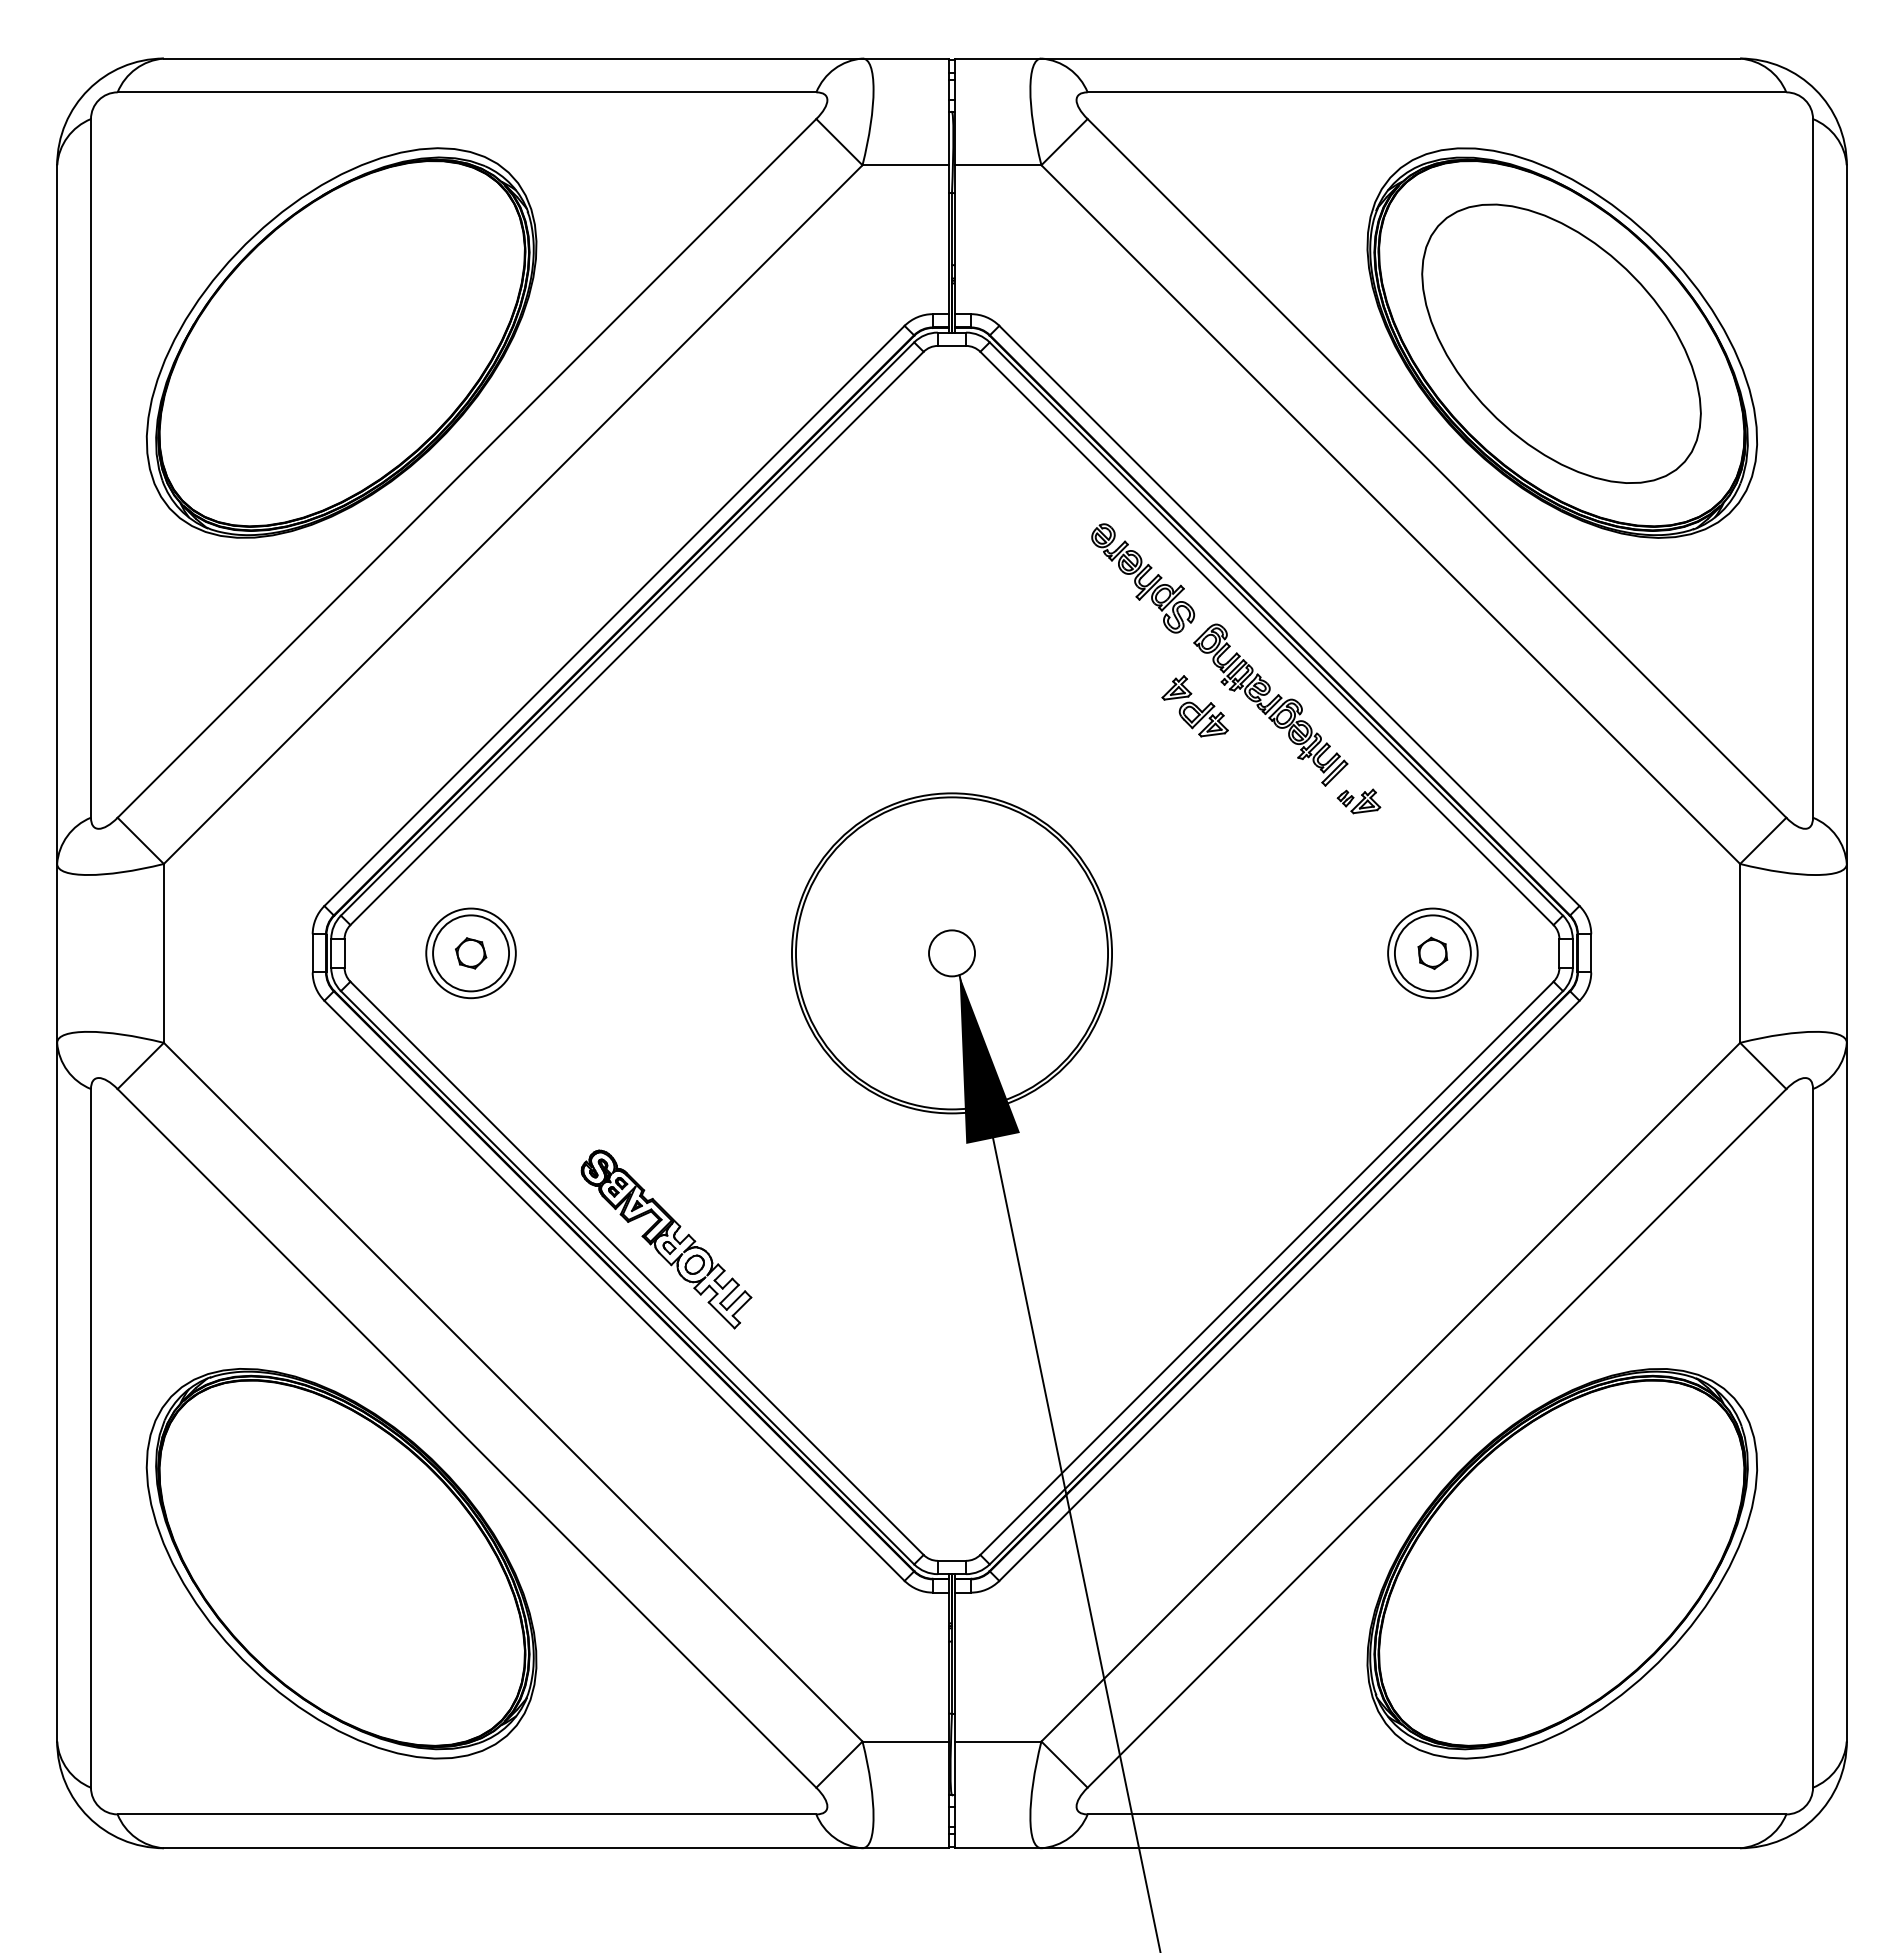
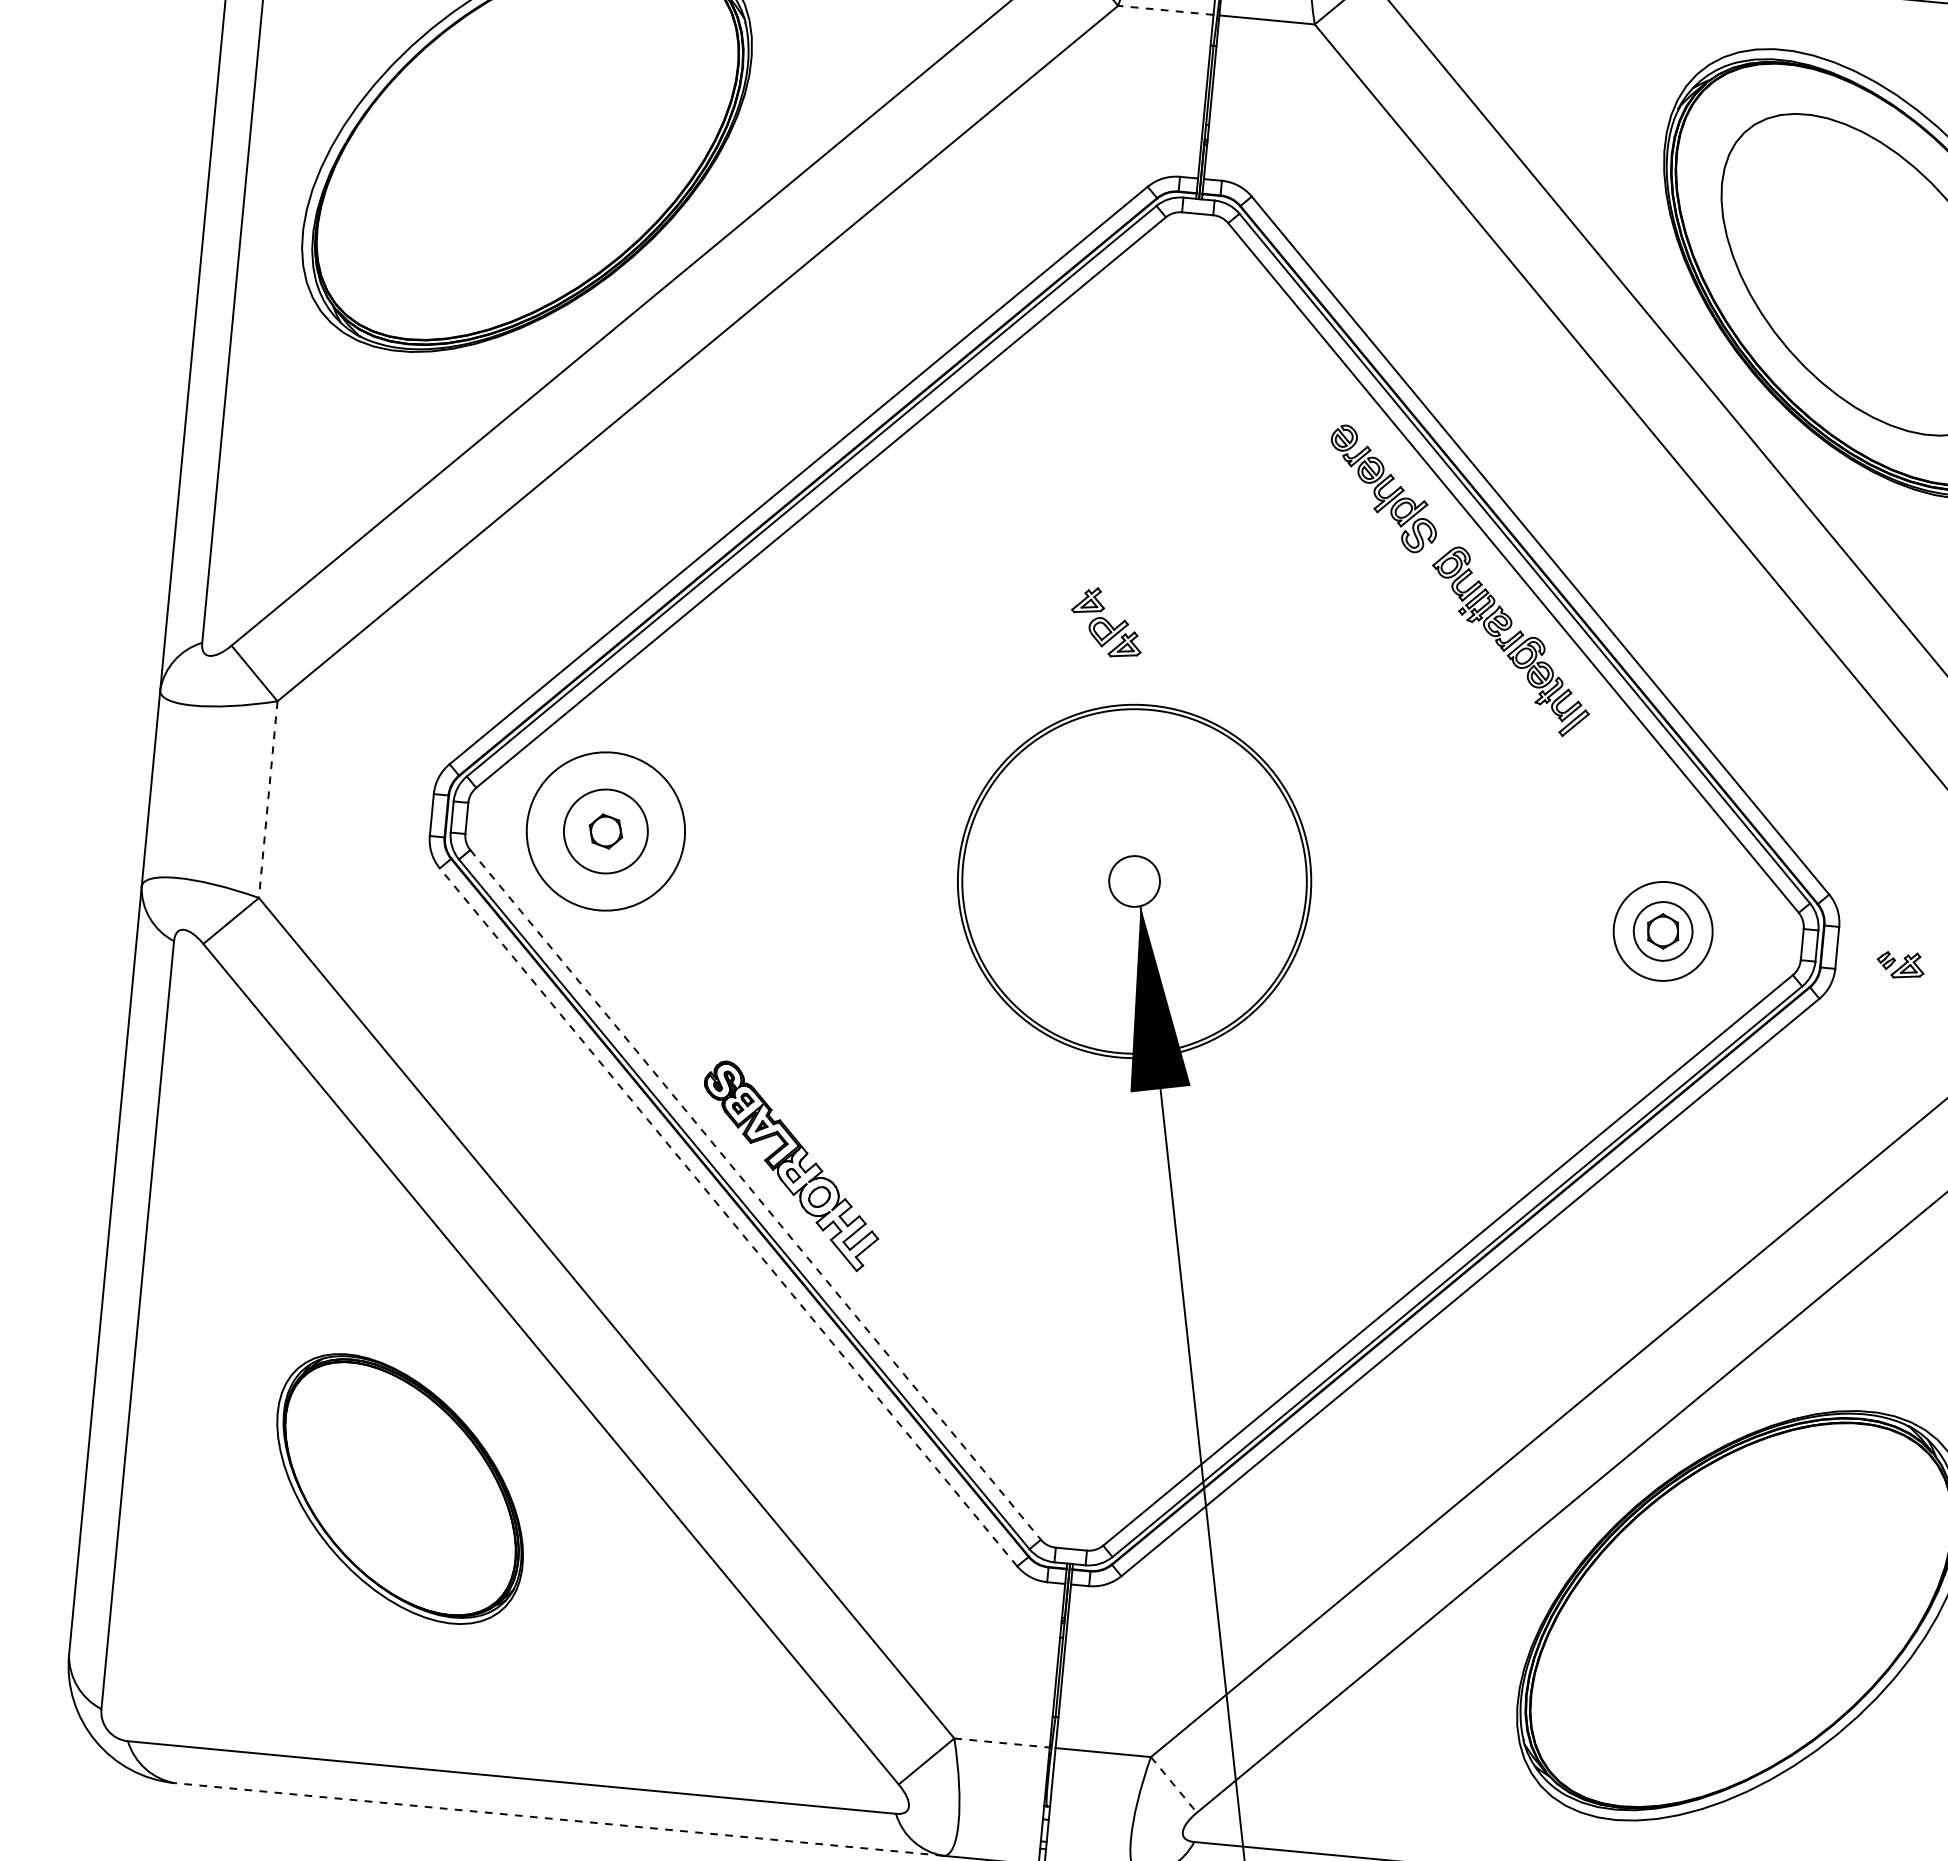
line: (905, 165) -> (1165, 10), solid -> dashed
part: (1194, 706) -> (1106, 622), moved
part: (1358, 801) -> (1900, 965), moved
line: (163, 953) -> (267, 799), solid -> dashed
circle: (470, 953) -> (605, 831), size x1.6
circle: (1432, 953) -> (1662, 931), size x0.7
line: (637, 1268) -> (756, 1195), solid -> dashed
line: (614, 1290) -> (728, 1216), solid -> dashed
part: (341, 1563) -> (400, 1488), size x0.6
line: (906, 1741) -> (1002, 1743), solid -> dashed
line: (1064, 1764) -> (1173, 1784), solid -> dashed
line: (512, 1848) -> (558, 1819), solid -> dashed

